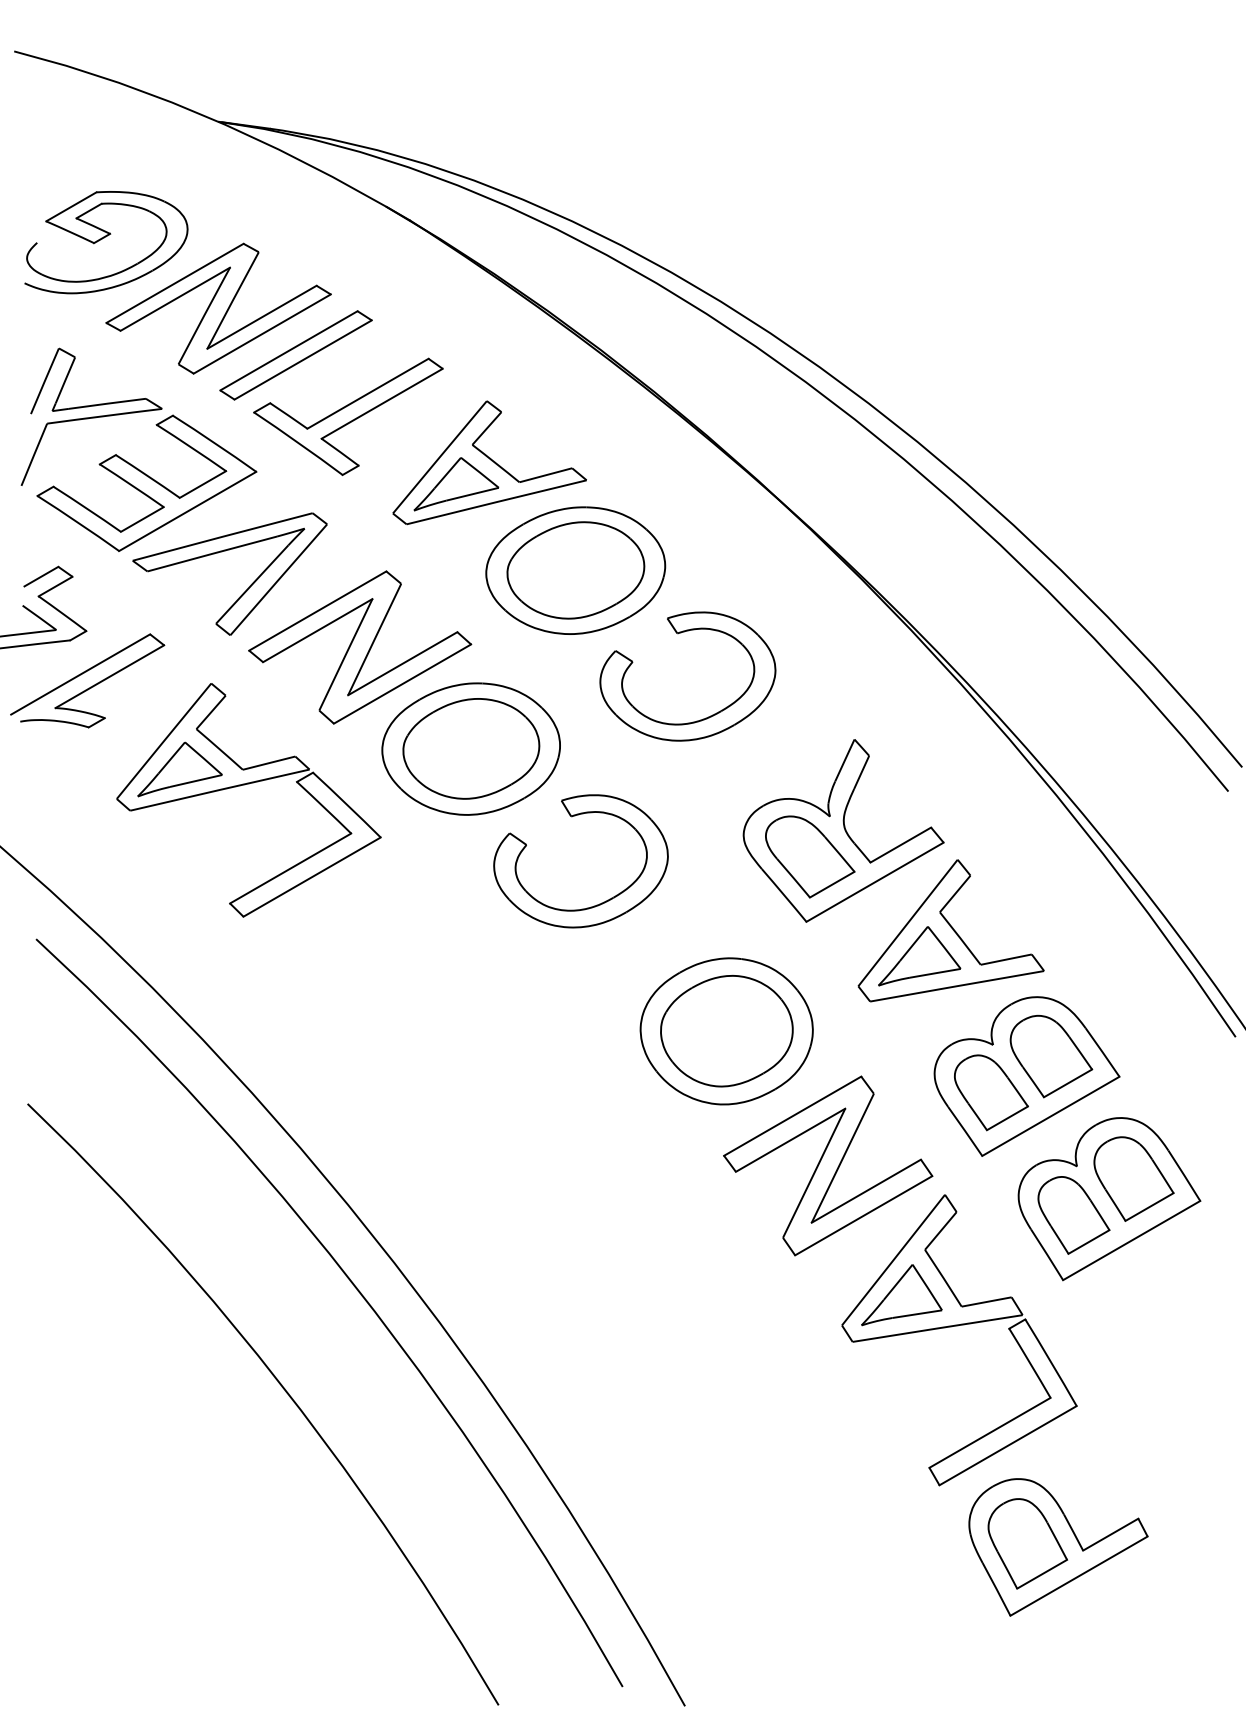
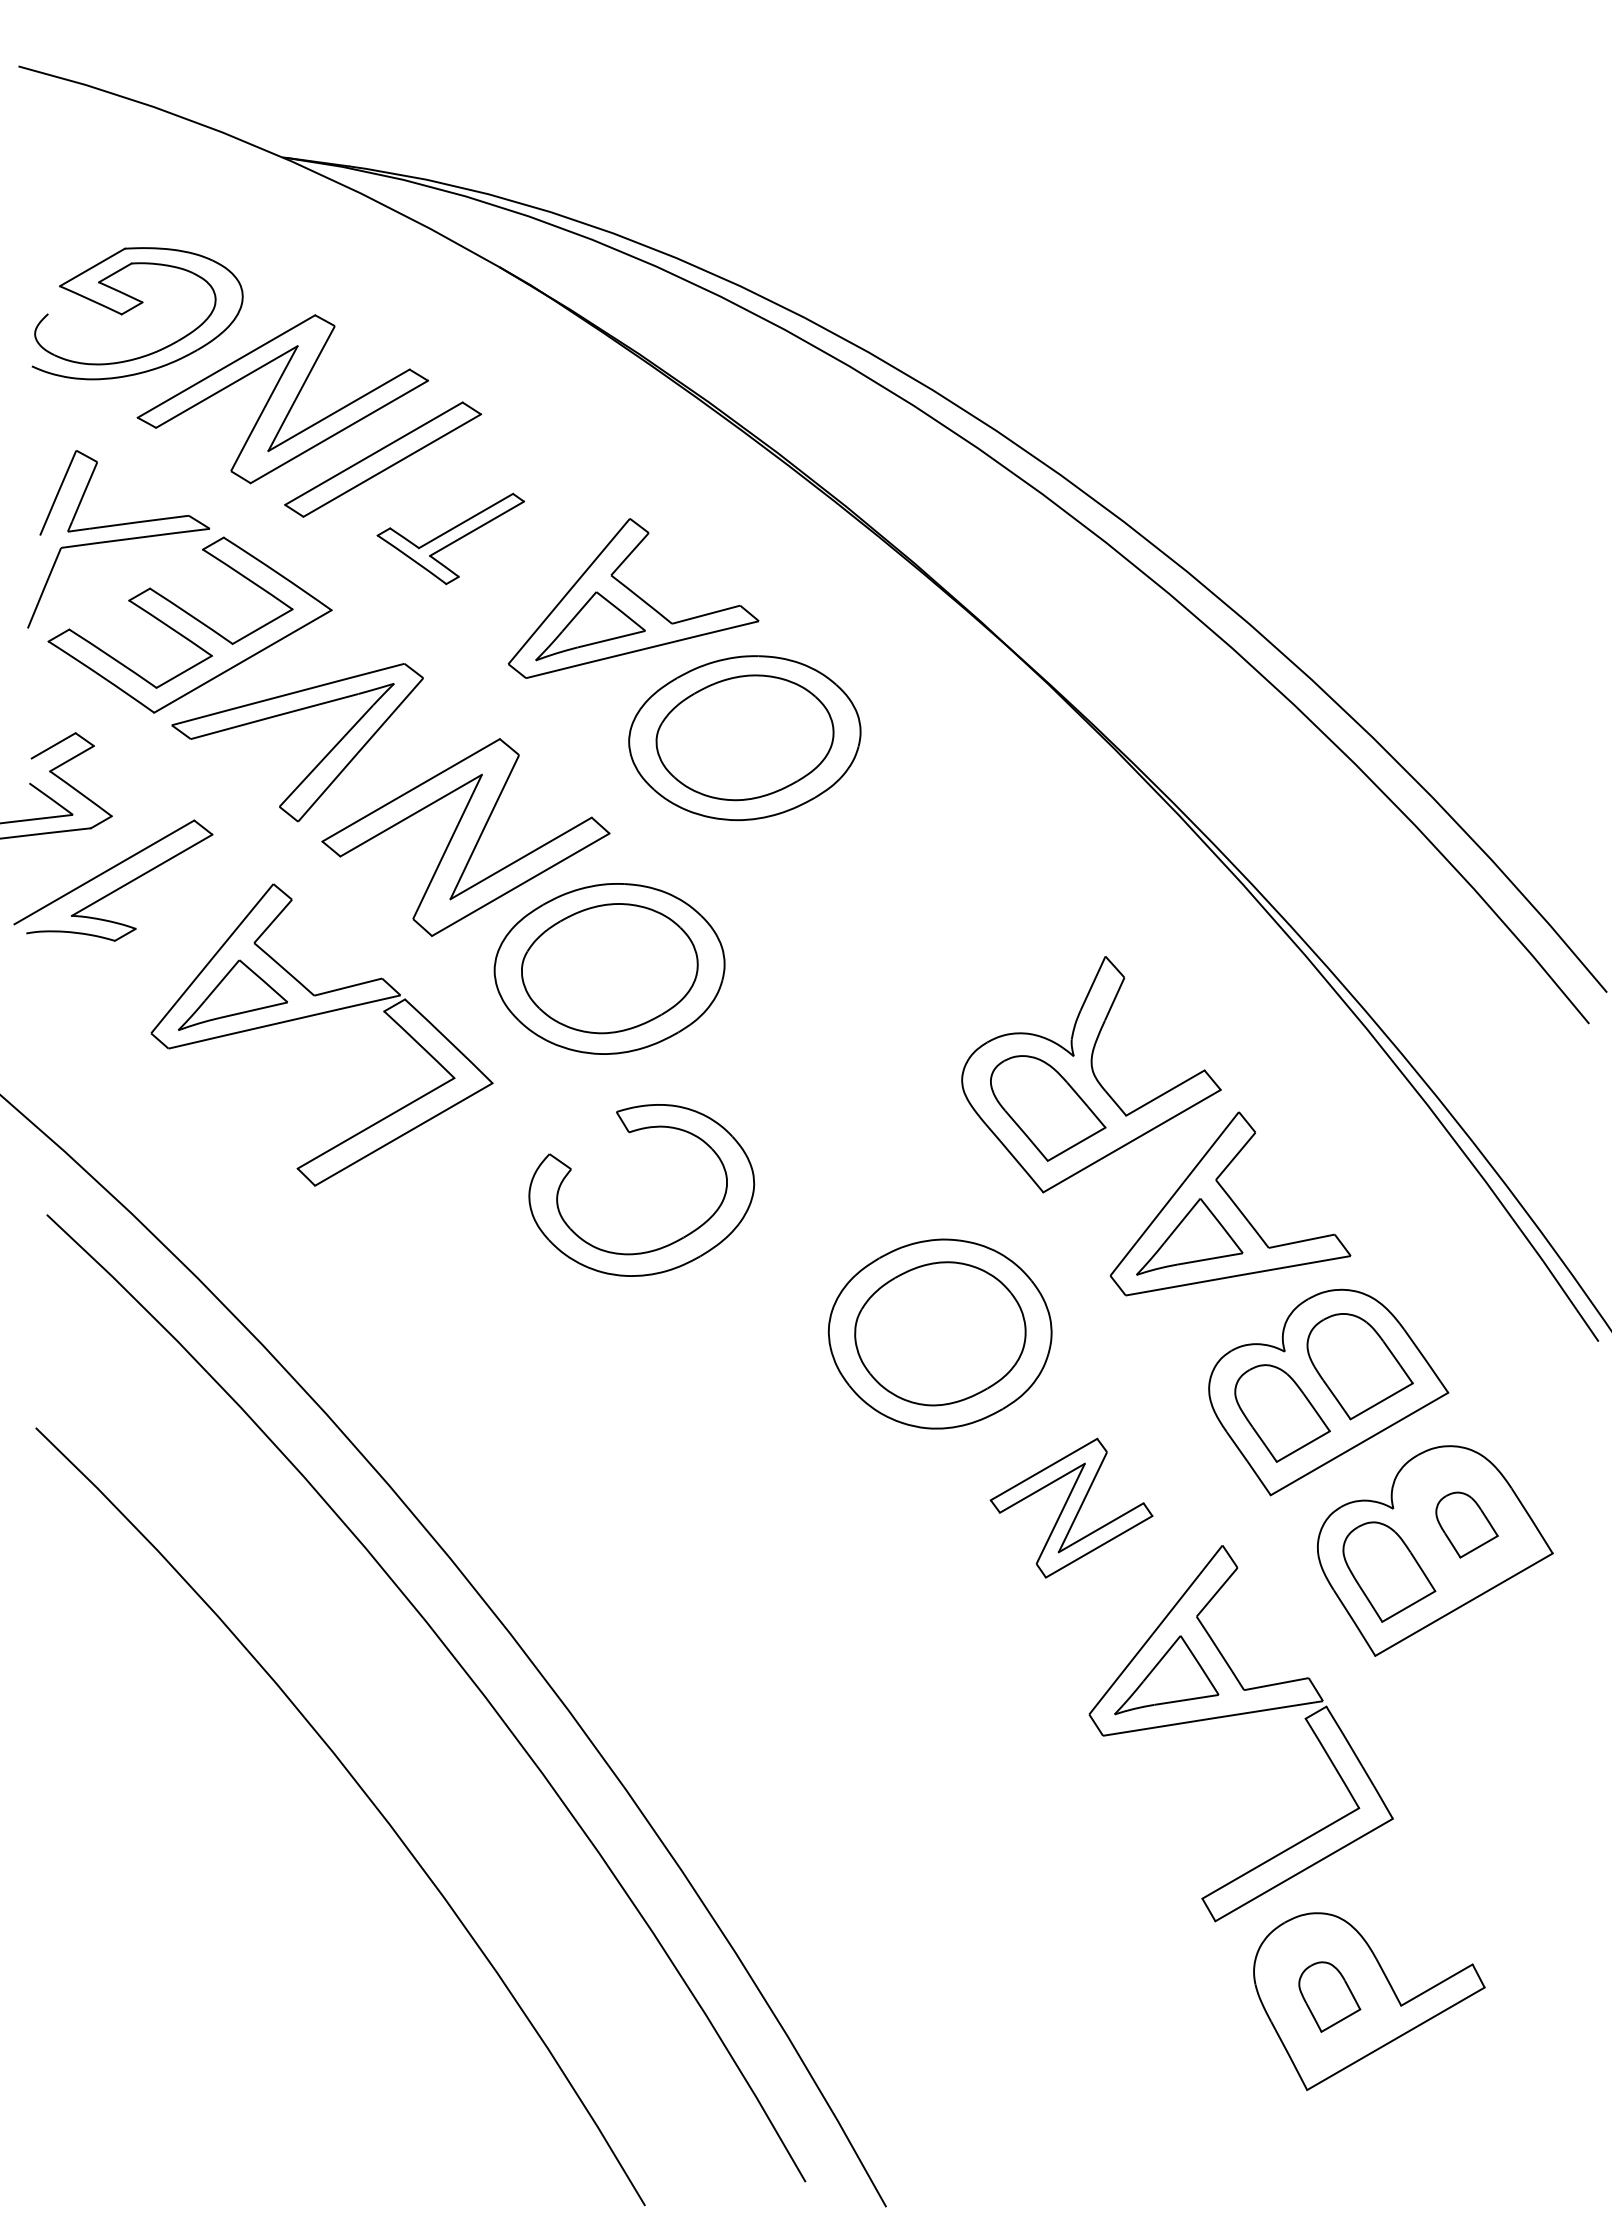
part: (348, 416) -> (450, 538), size x0.6
part: (678, 634) -> (877, 820), removed
part: (571, 817) -> (629, 1133), moved
part: (828, 1165) -> (1071, 1507), size x0.6
part: (1133, 1178) -> (1466, 1524), size x0.6
part: (1027, 1543) -> (1329, 1996), size x0.6

